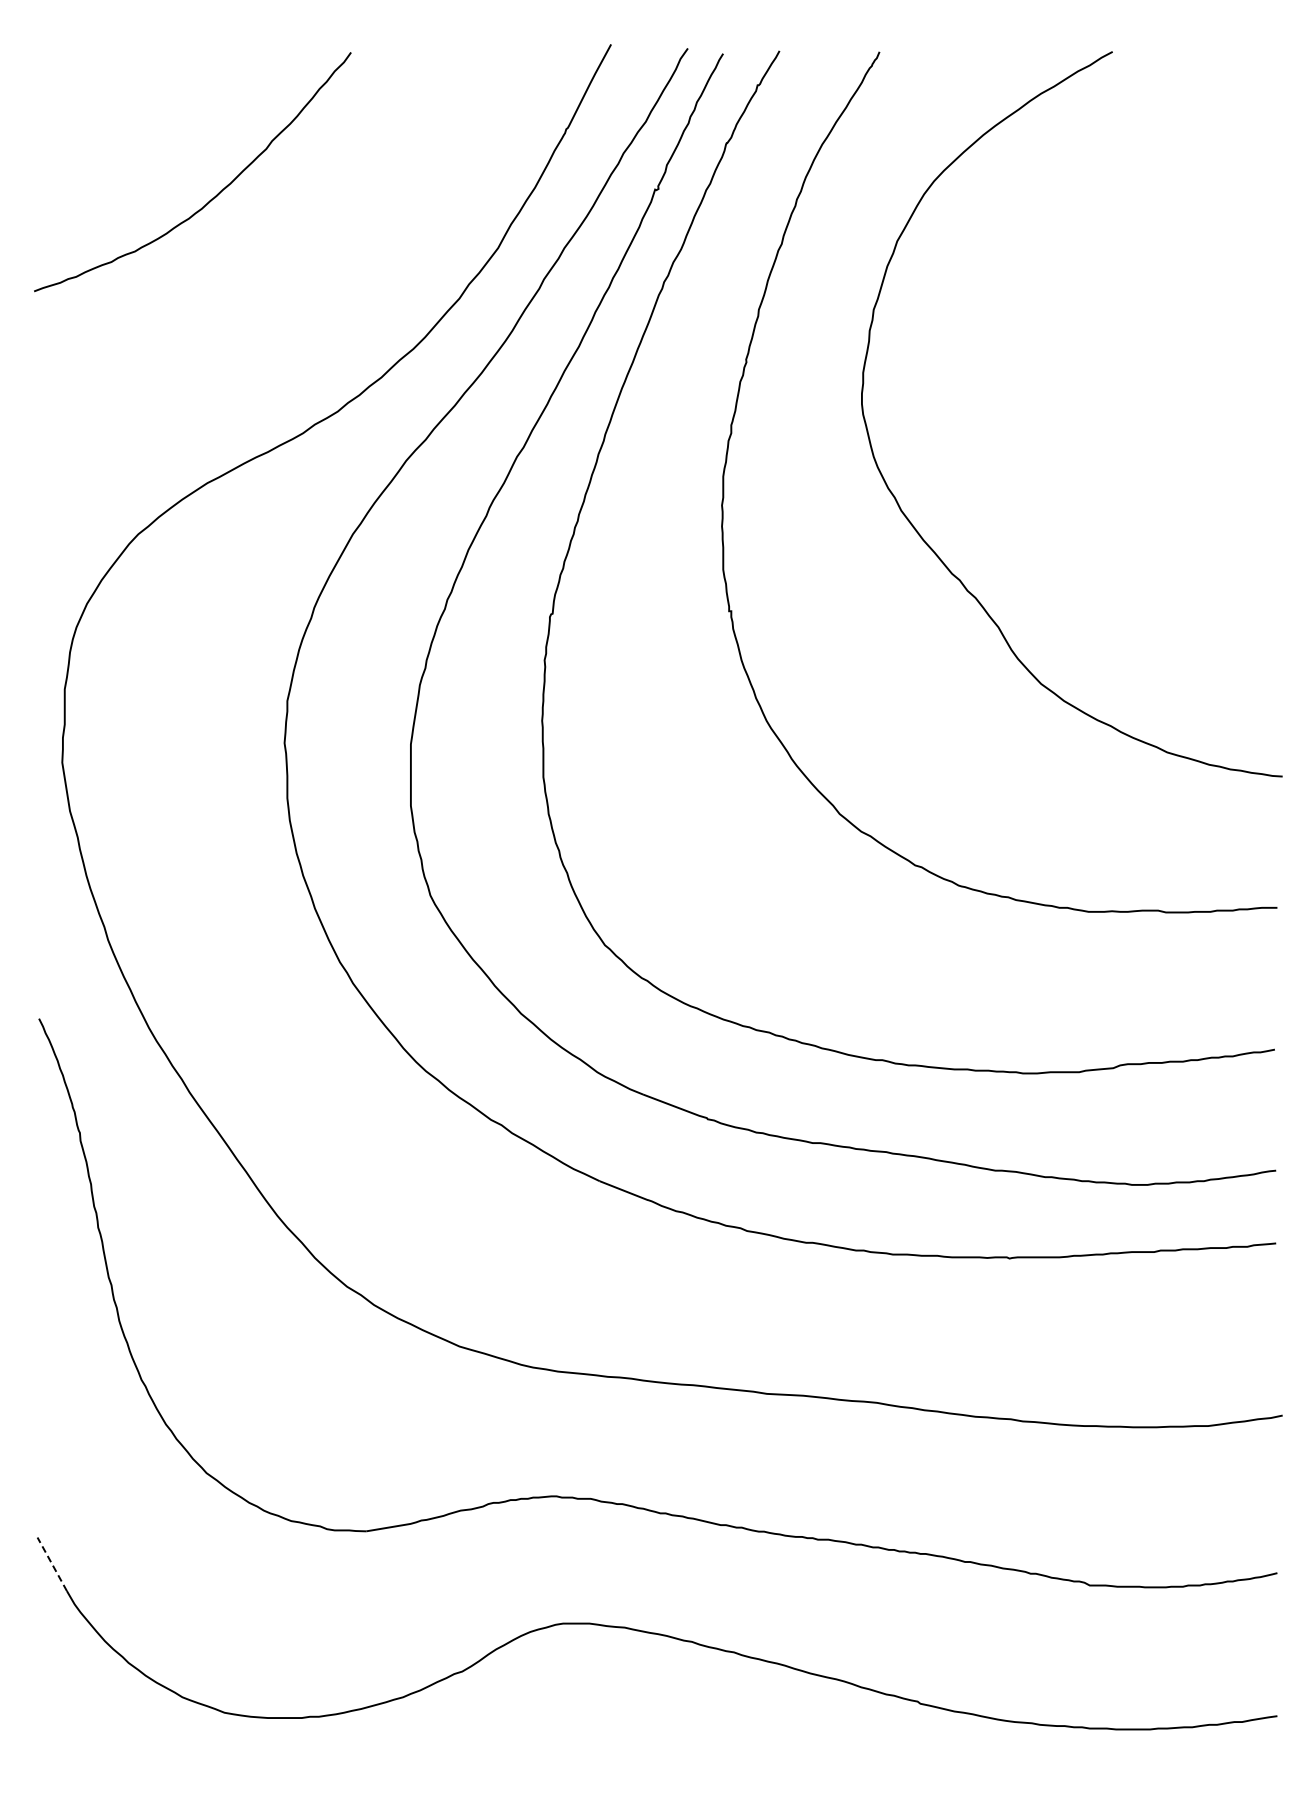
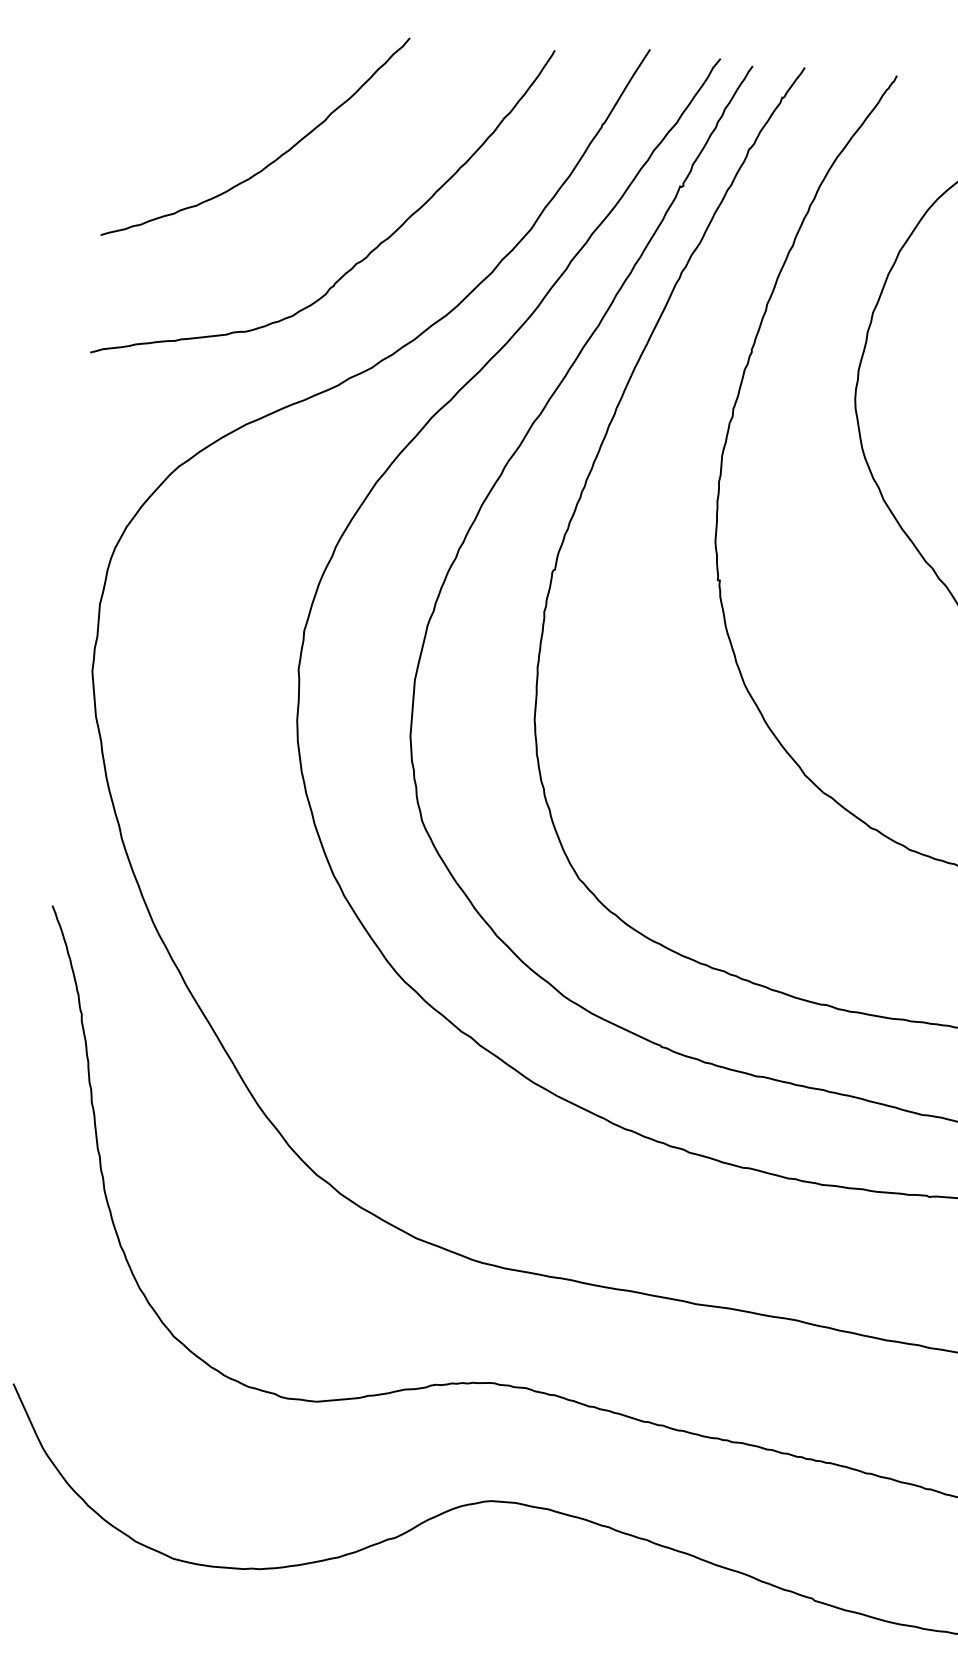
curve: (324, 288) -> (368, 253), added
line: (52, 1564) -> (25, 1409), dashed -> solid

